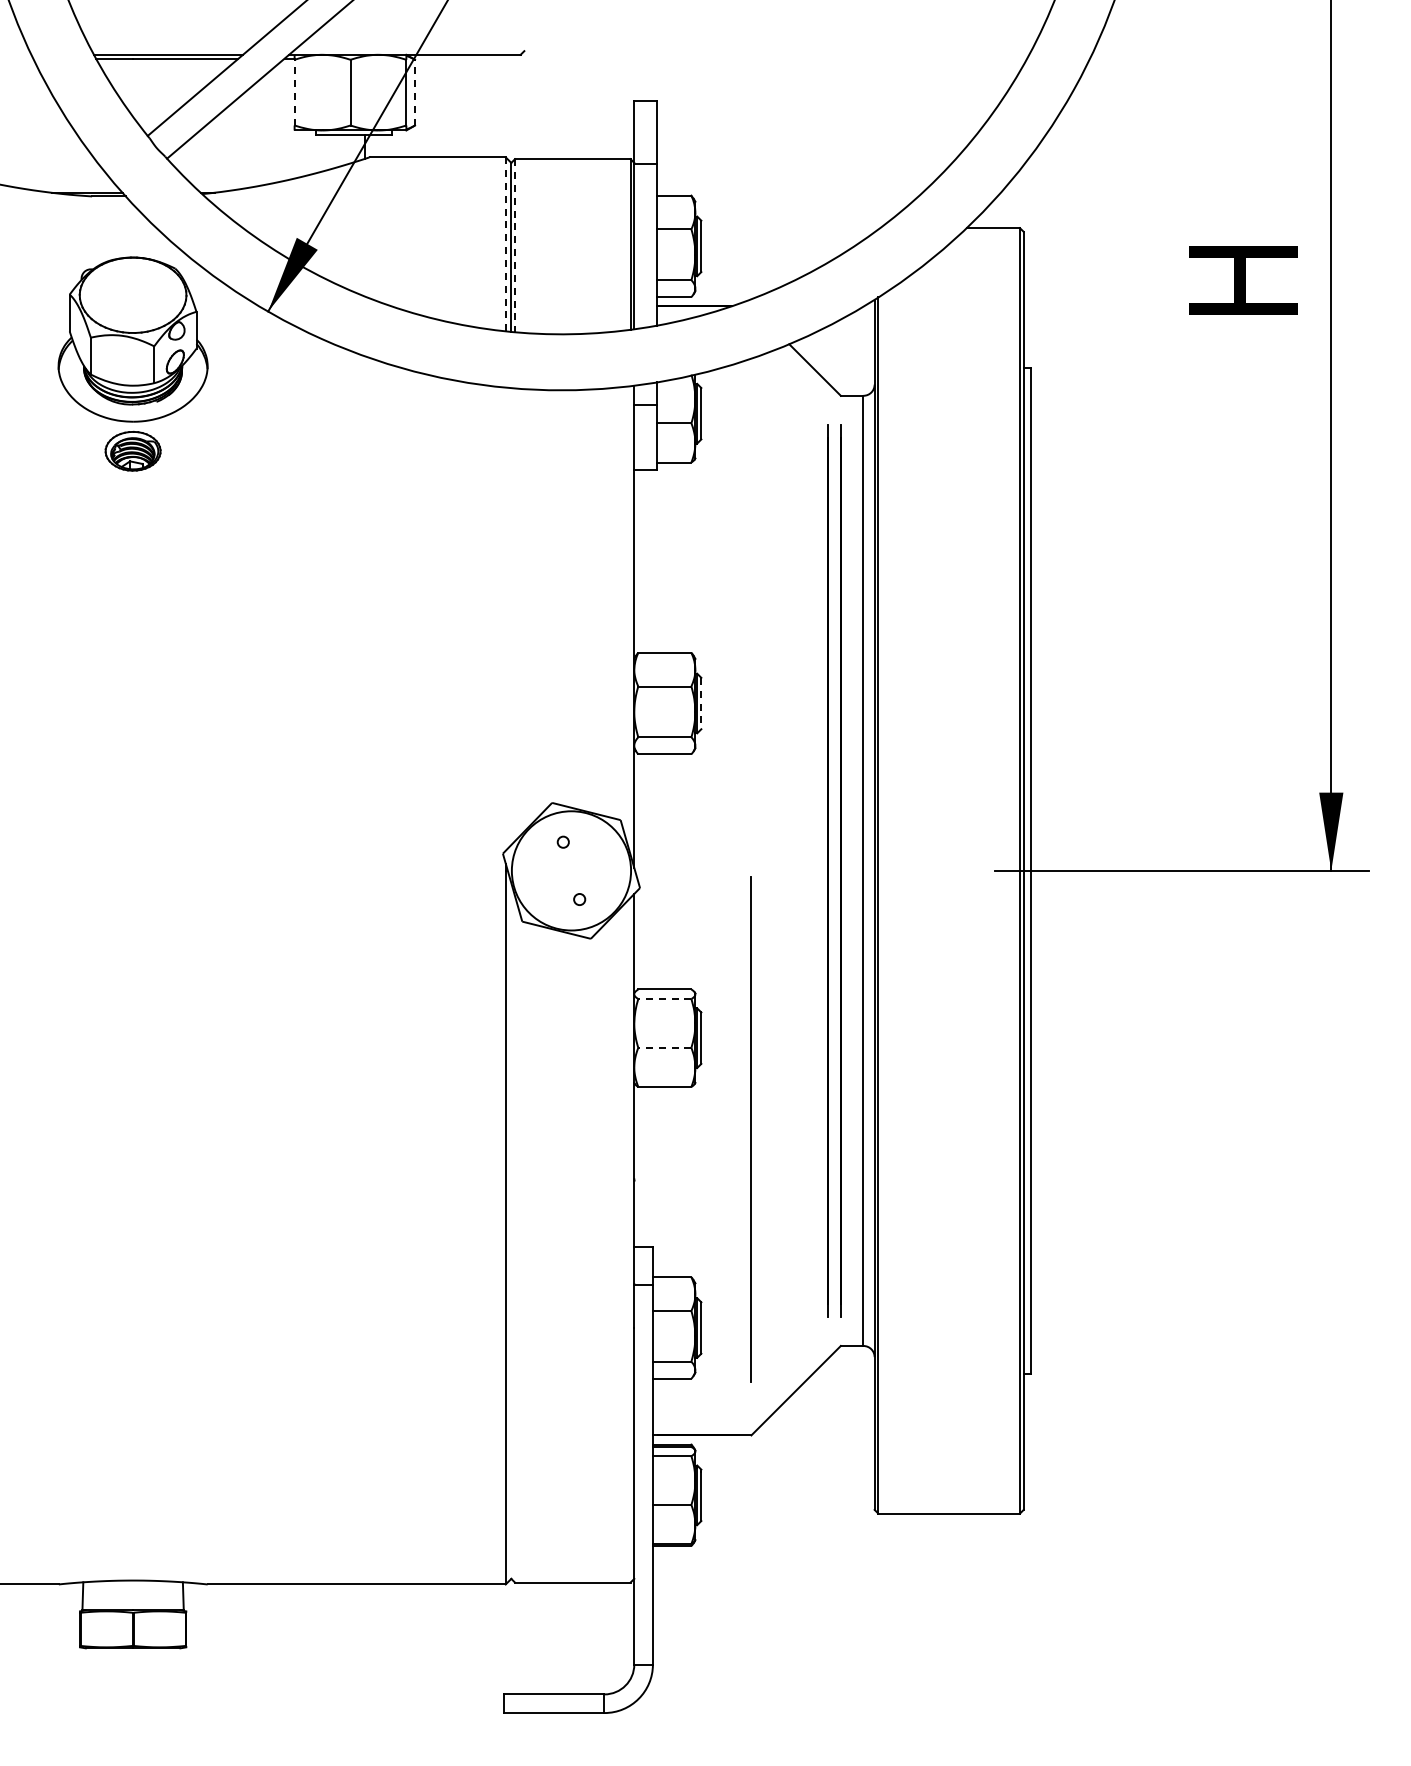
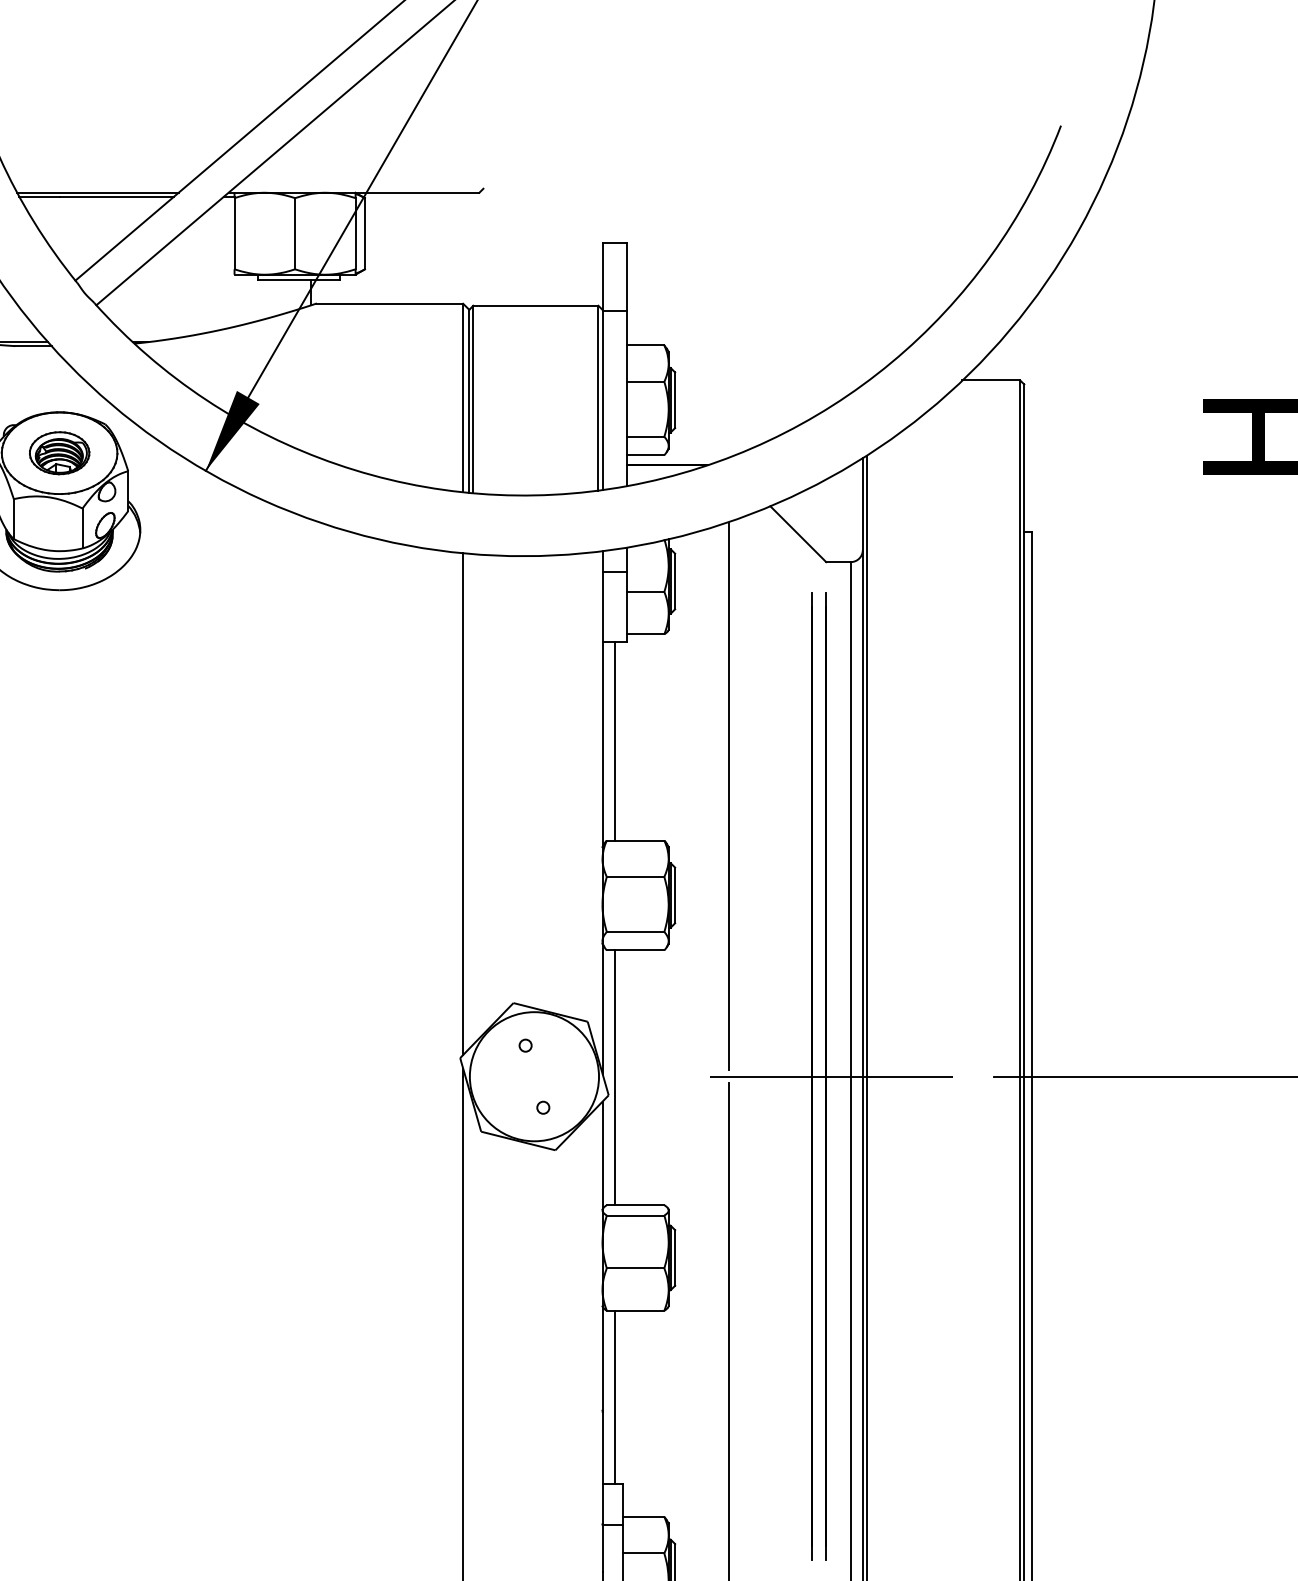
line: (294, 92) -> (234, 233), dashed -> solid
line: (415, 92) -> (365, 233), dashed -> solid
line: (505, 243) -> (462, 397), dashed -> solid
line: (515, 245) -> (473, 399), dashed -> solid
part: (132, 450) -> (58, 452), moved
line: (645, 560) -> (614, 740), added
line: (751, 612) -> (729, 796), added
line: (505, 618) -> (462, 803), added
line: (701, 703) -> (675, 895), dashed -> solid
line: (845, 870) -> (831, 1076), added
line: (645, 871) -> (614, 1077), added
line: (664, 999) -> (635, 1216), dashed -> solid
line: (664, 1047) -> (635, 1268), dashed -> solid
line: (645, 1166) -> (614, 1396), added

